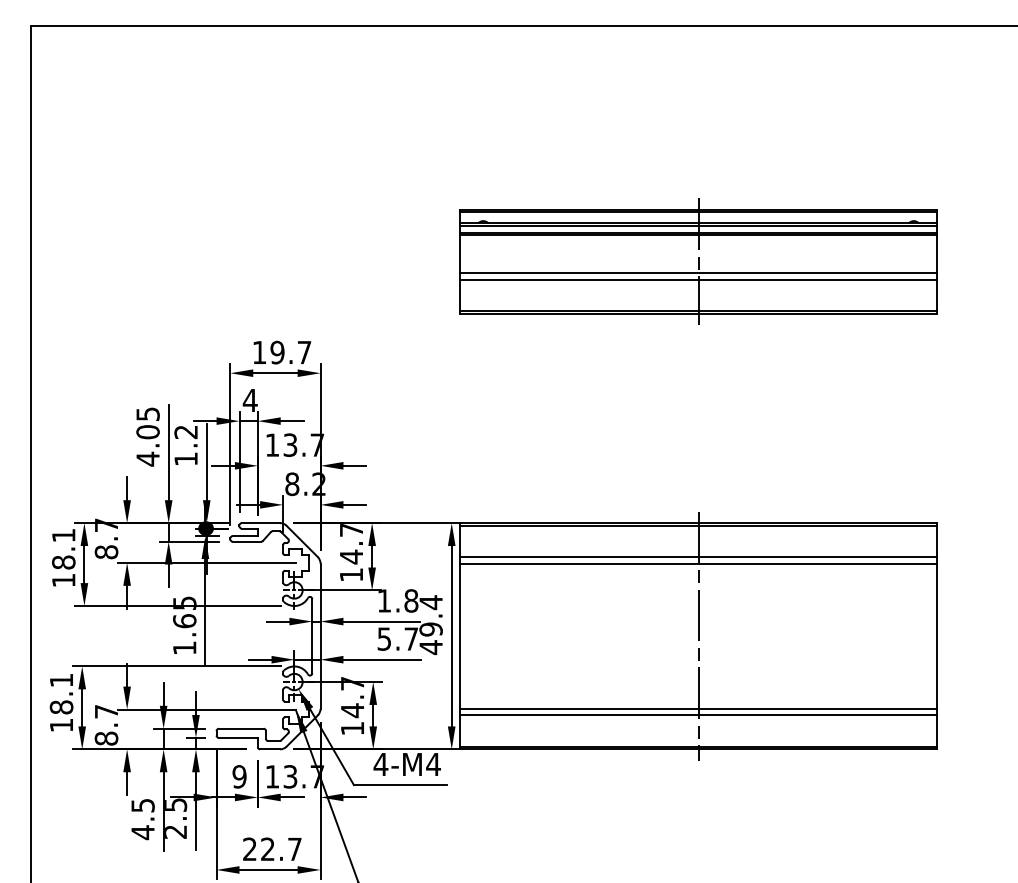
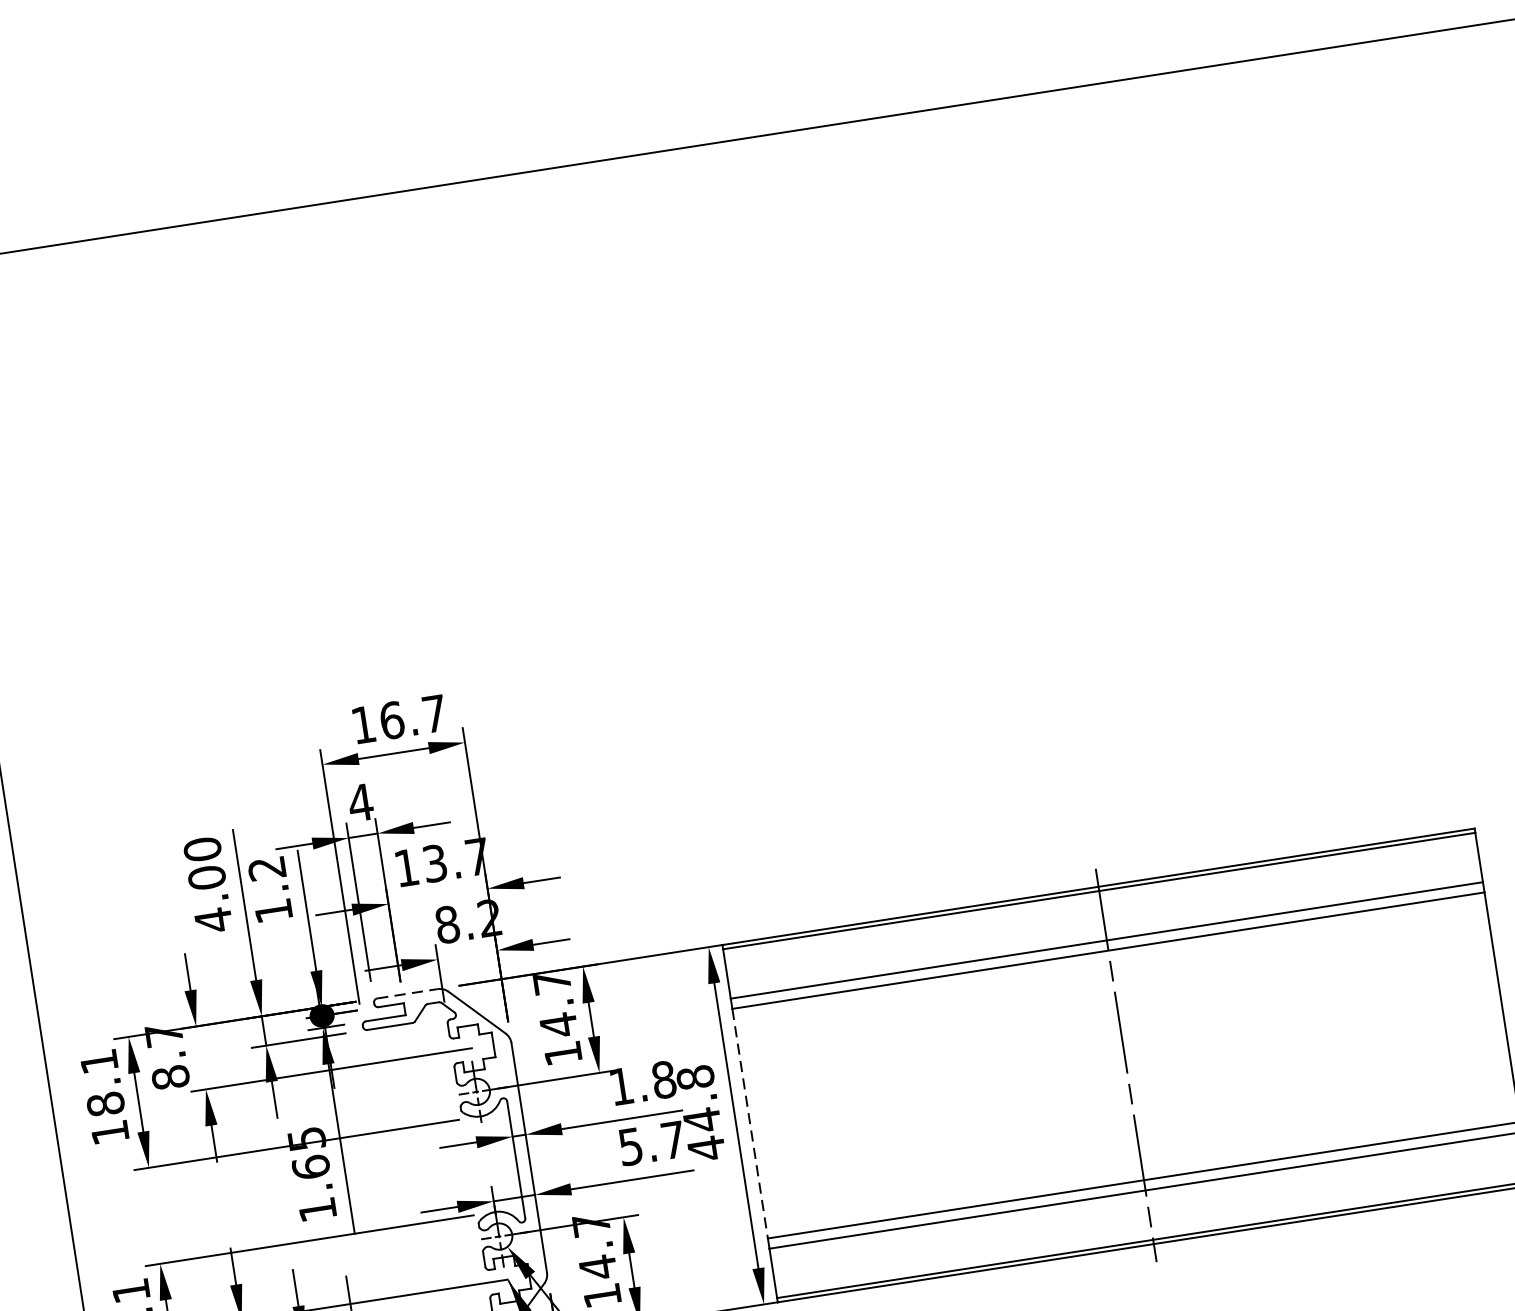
part: (698, 261) -> (1034, 473), removed
text: (277, 352) -> (391, 720), 19.7 -> 16.7
text: (147, 414) -> (201, 850), 4.05 -> 4.00
line: (261, 523) -> (408, 994), solid -> dashed
text: (430, 616) -> (698, 1099), 49.4 -> 44.8
line: (460, 636) -> (750, 1124), solid -> dashed

